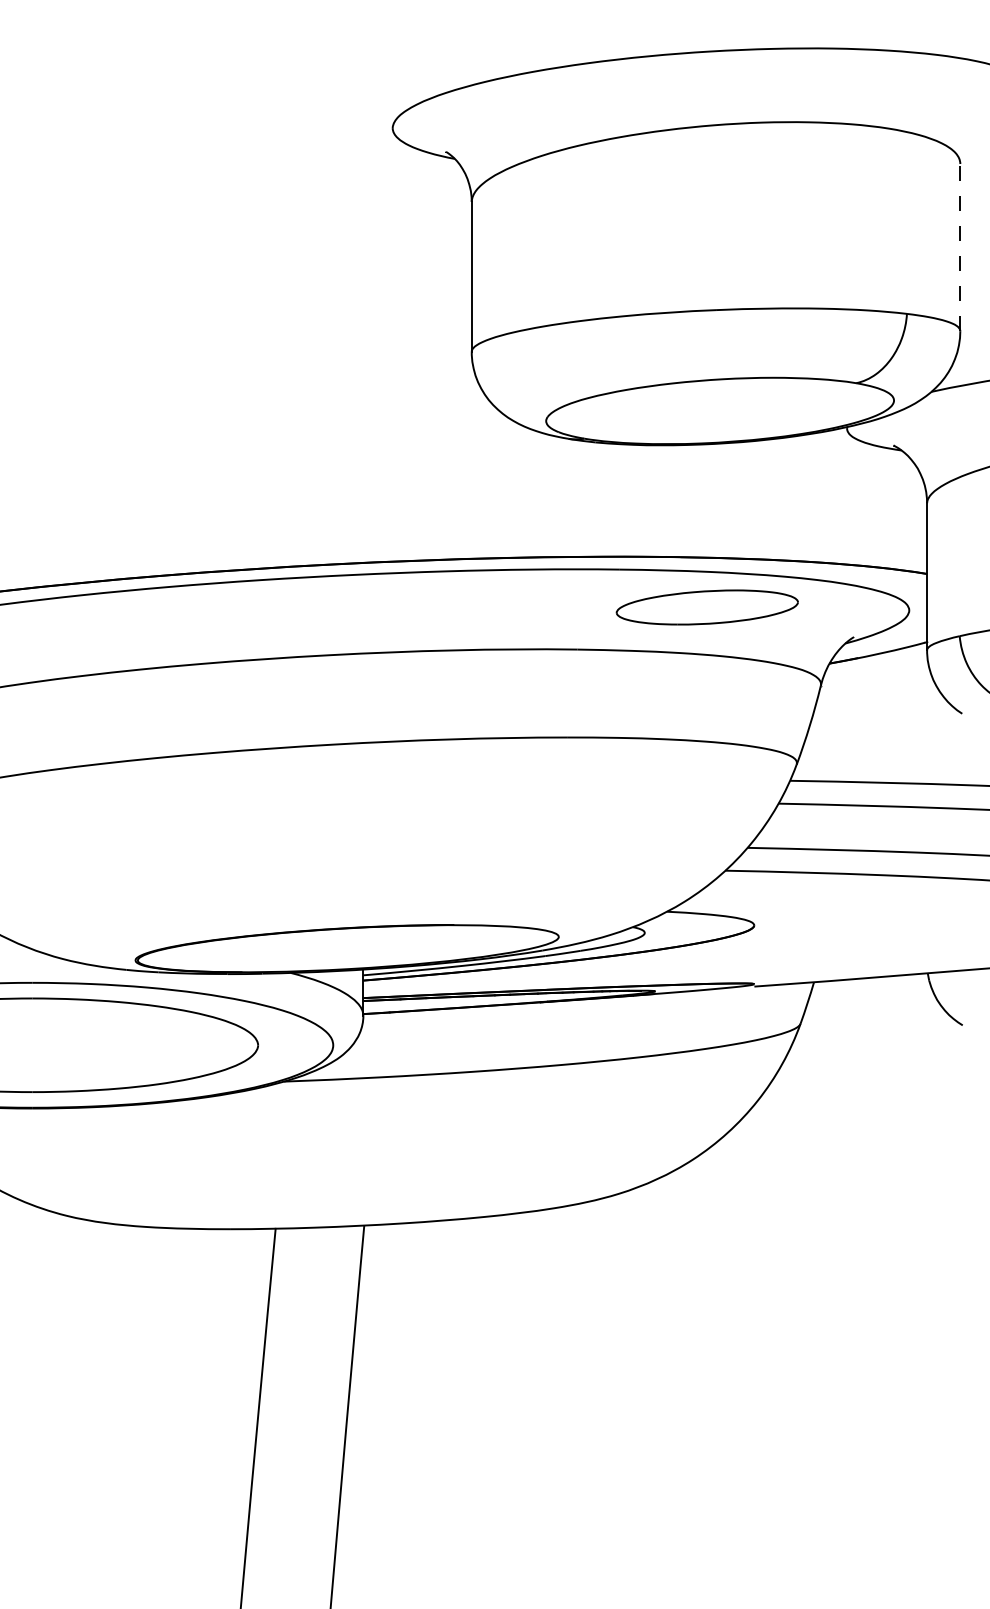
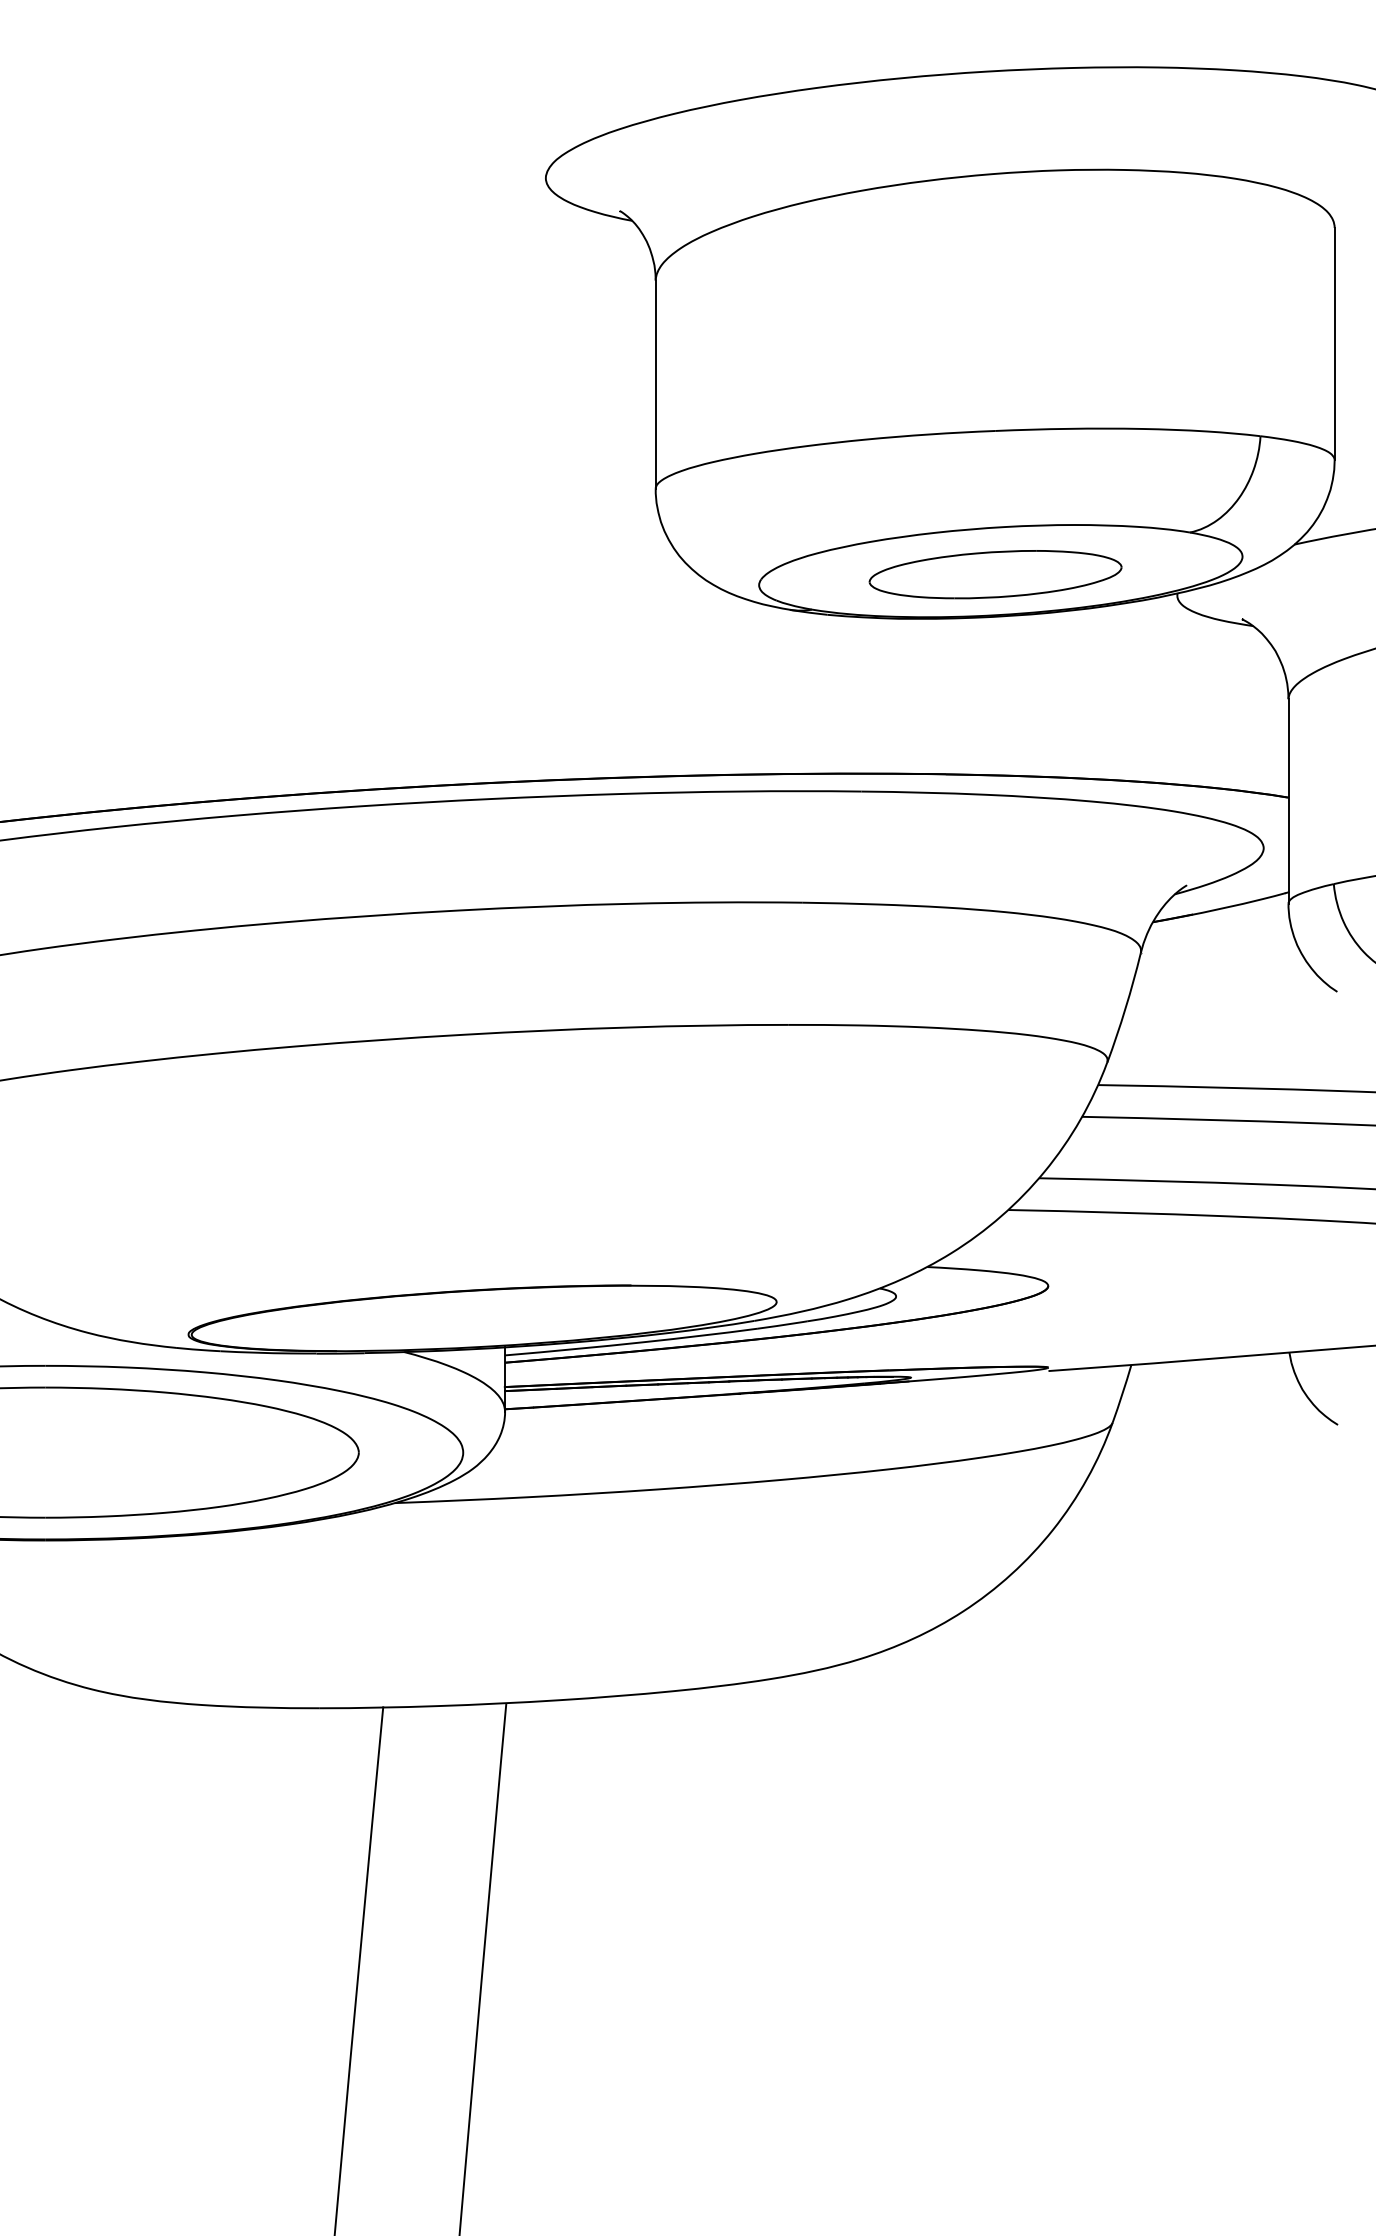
line: (960, 247) -> (1334, 343), dashed -> solid
part: (706, 607) -> (994, 574), moved

